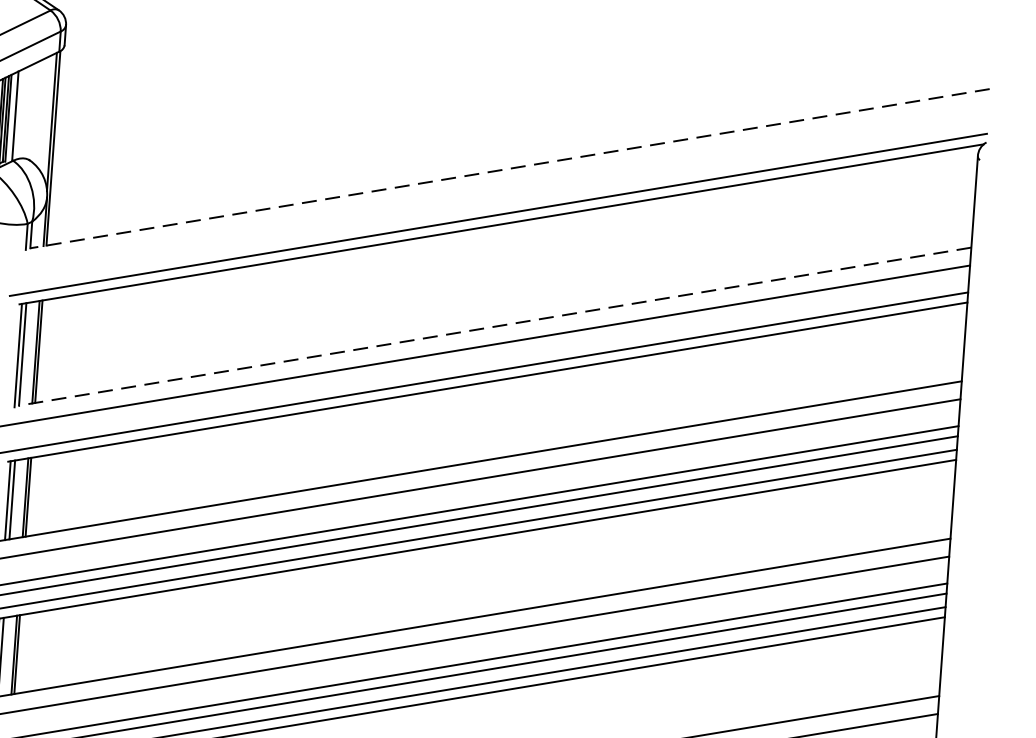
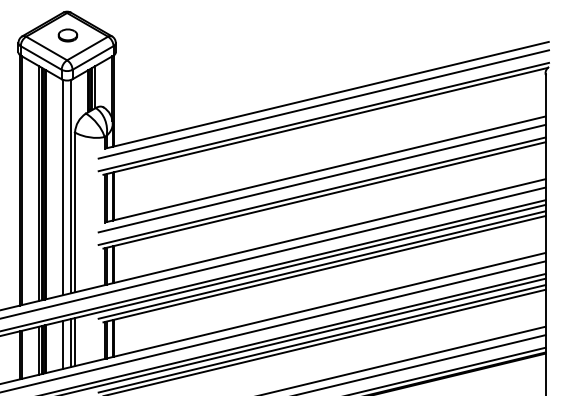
line: (509, 169) -> (327, 95), dashed -> solid
line: (499, 188) -> (323, 104), added
line: (496, 327) -> (326, 169), dashed -> solid

